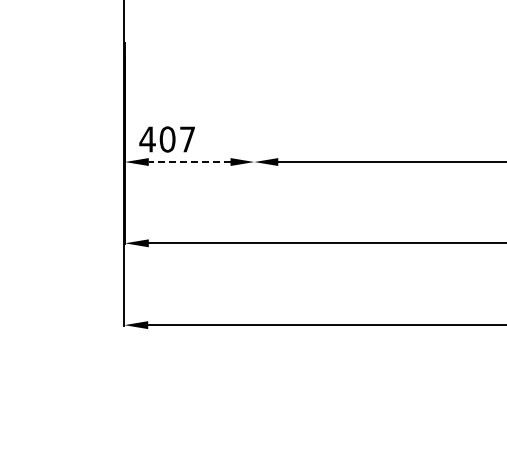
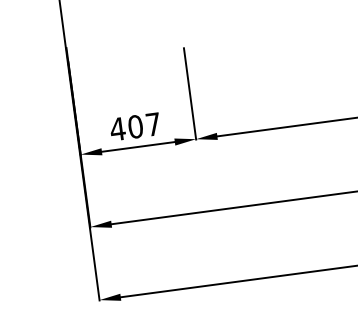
line: (254, 111) -> (190, 94), added
text: (166, 139) -> (134, 126), moved
line: (189, 162) -> (138, 147), dashed -> solid

